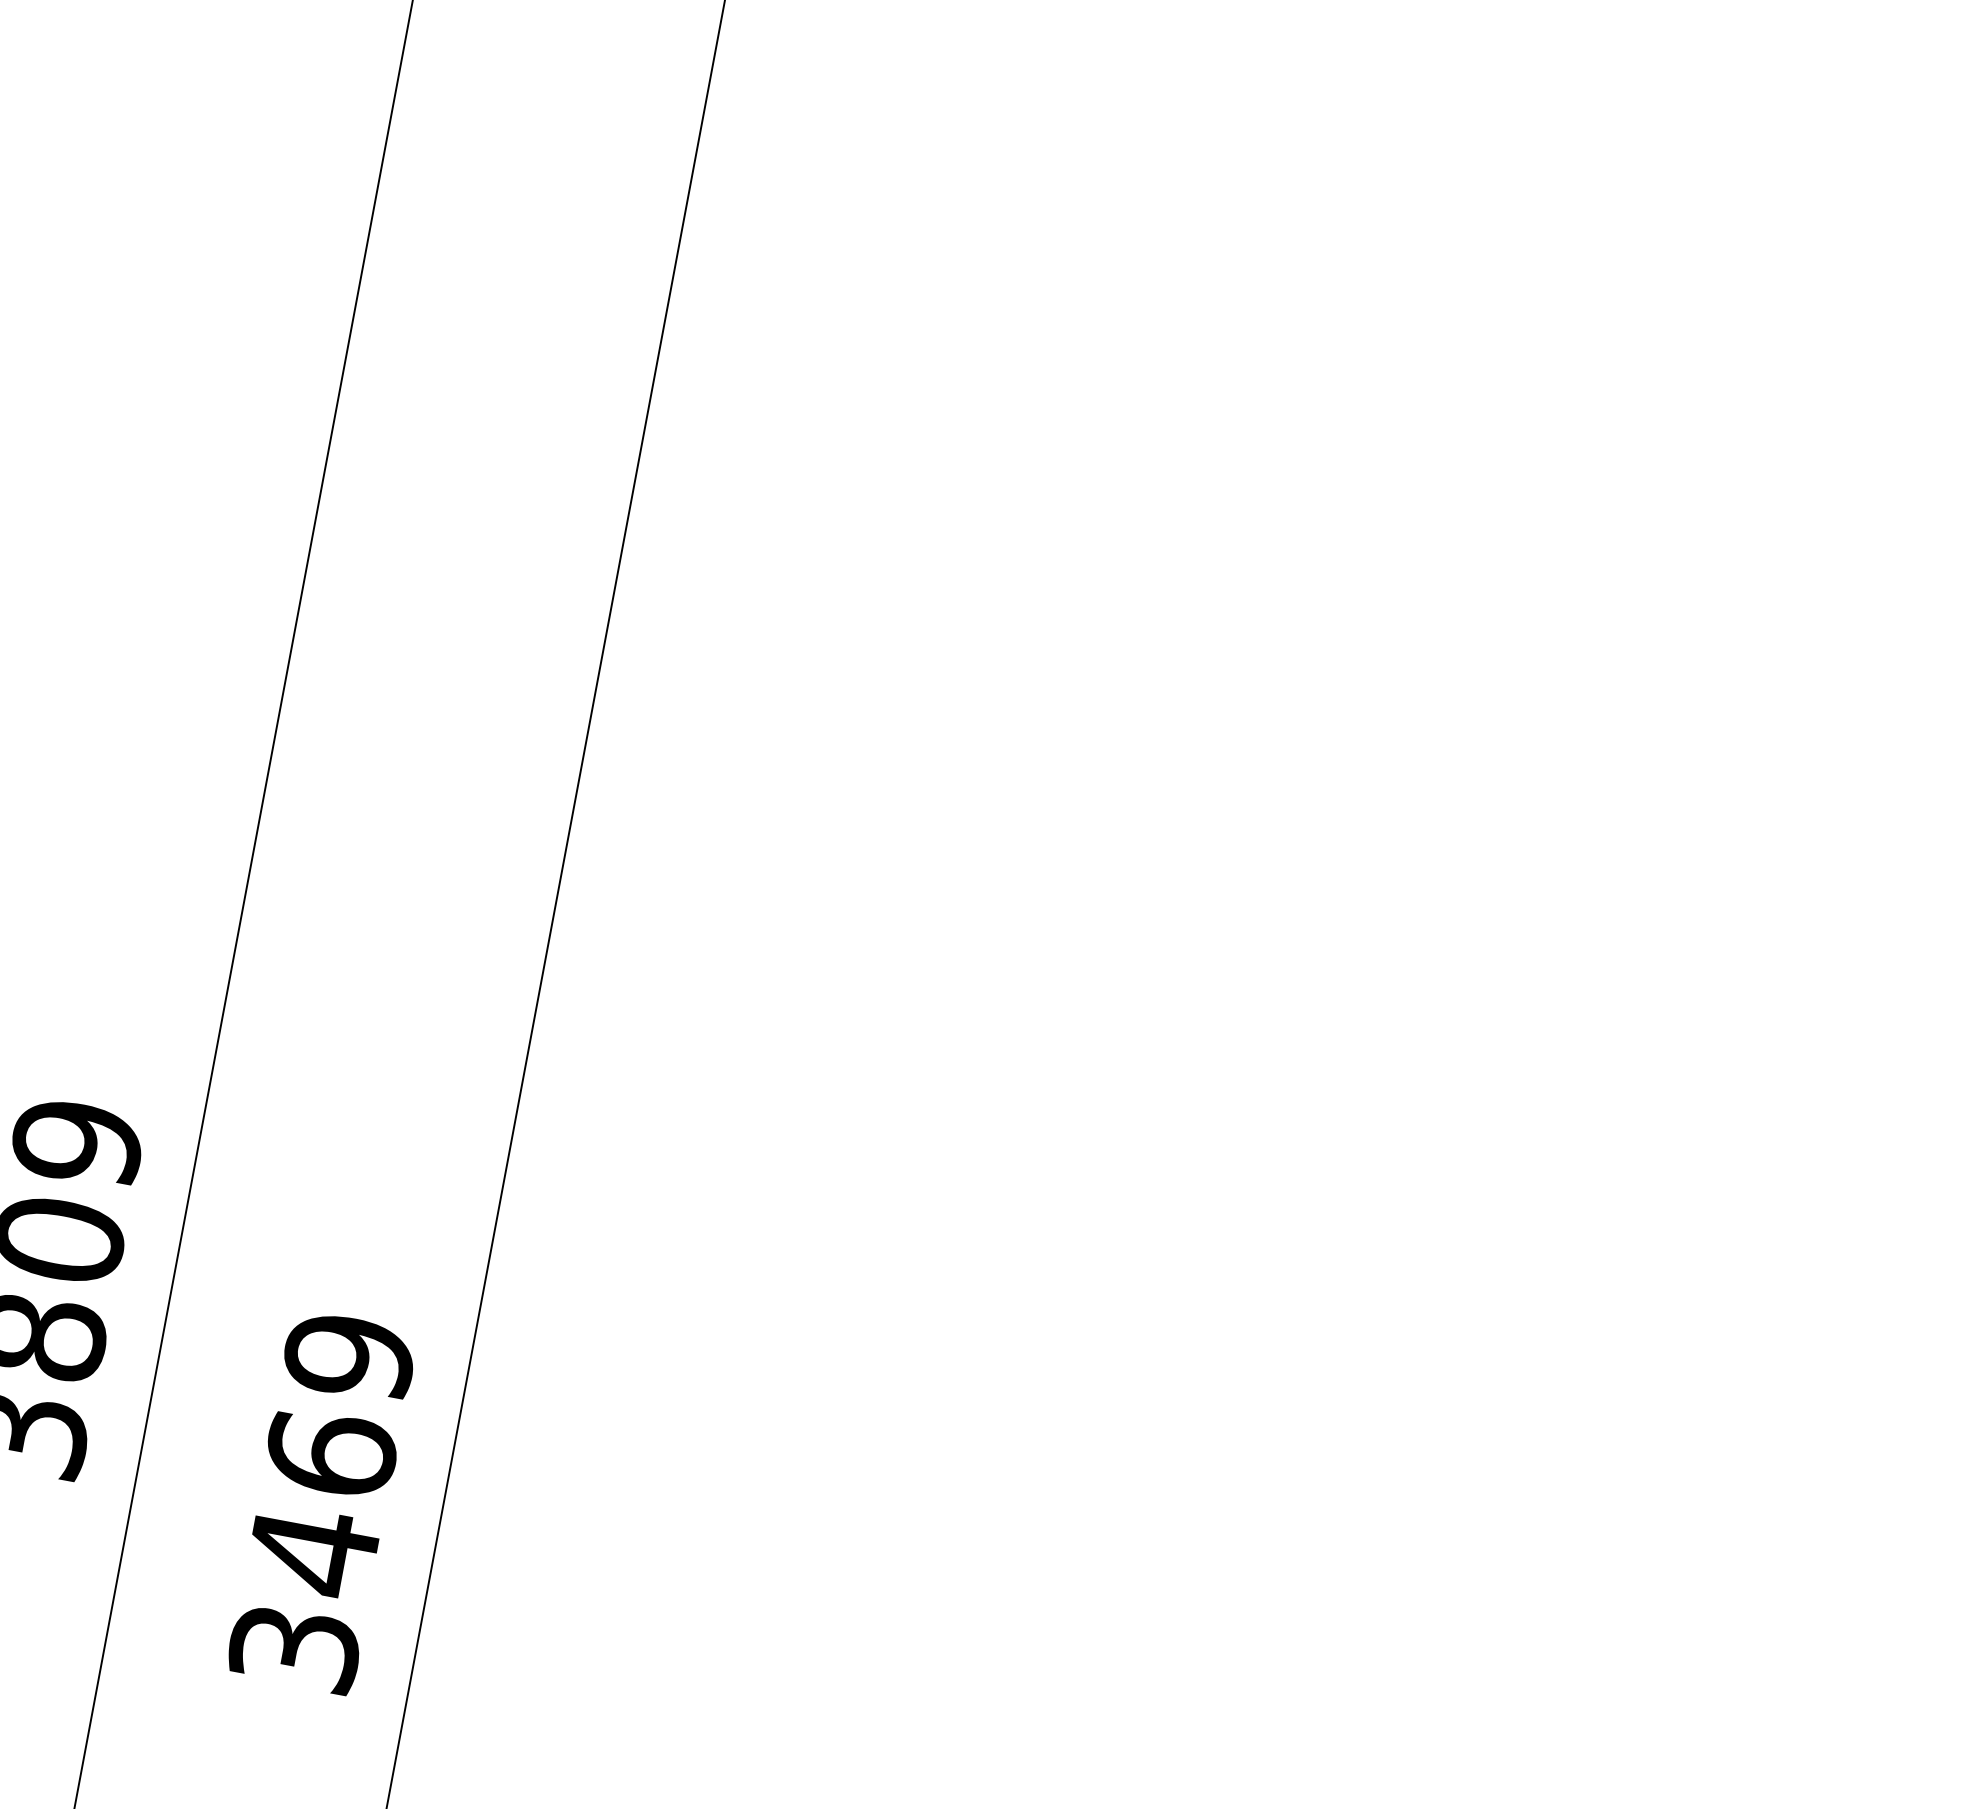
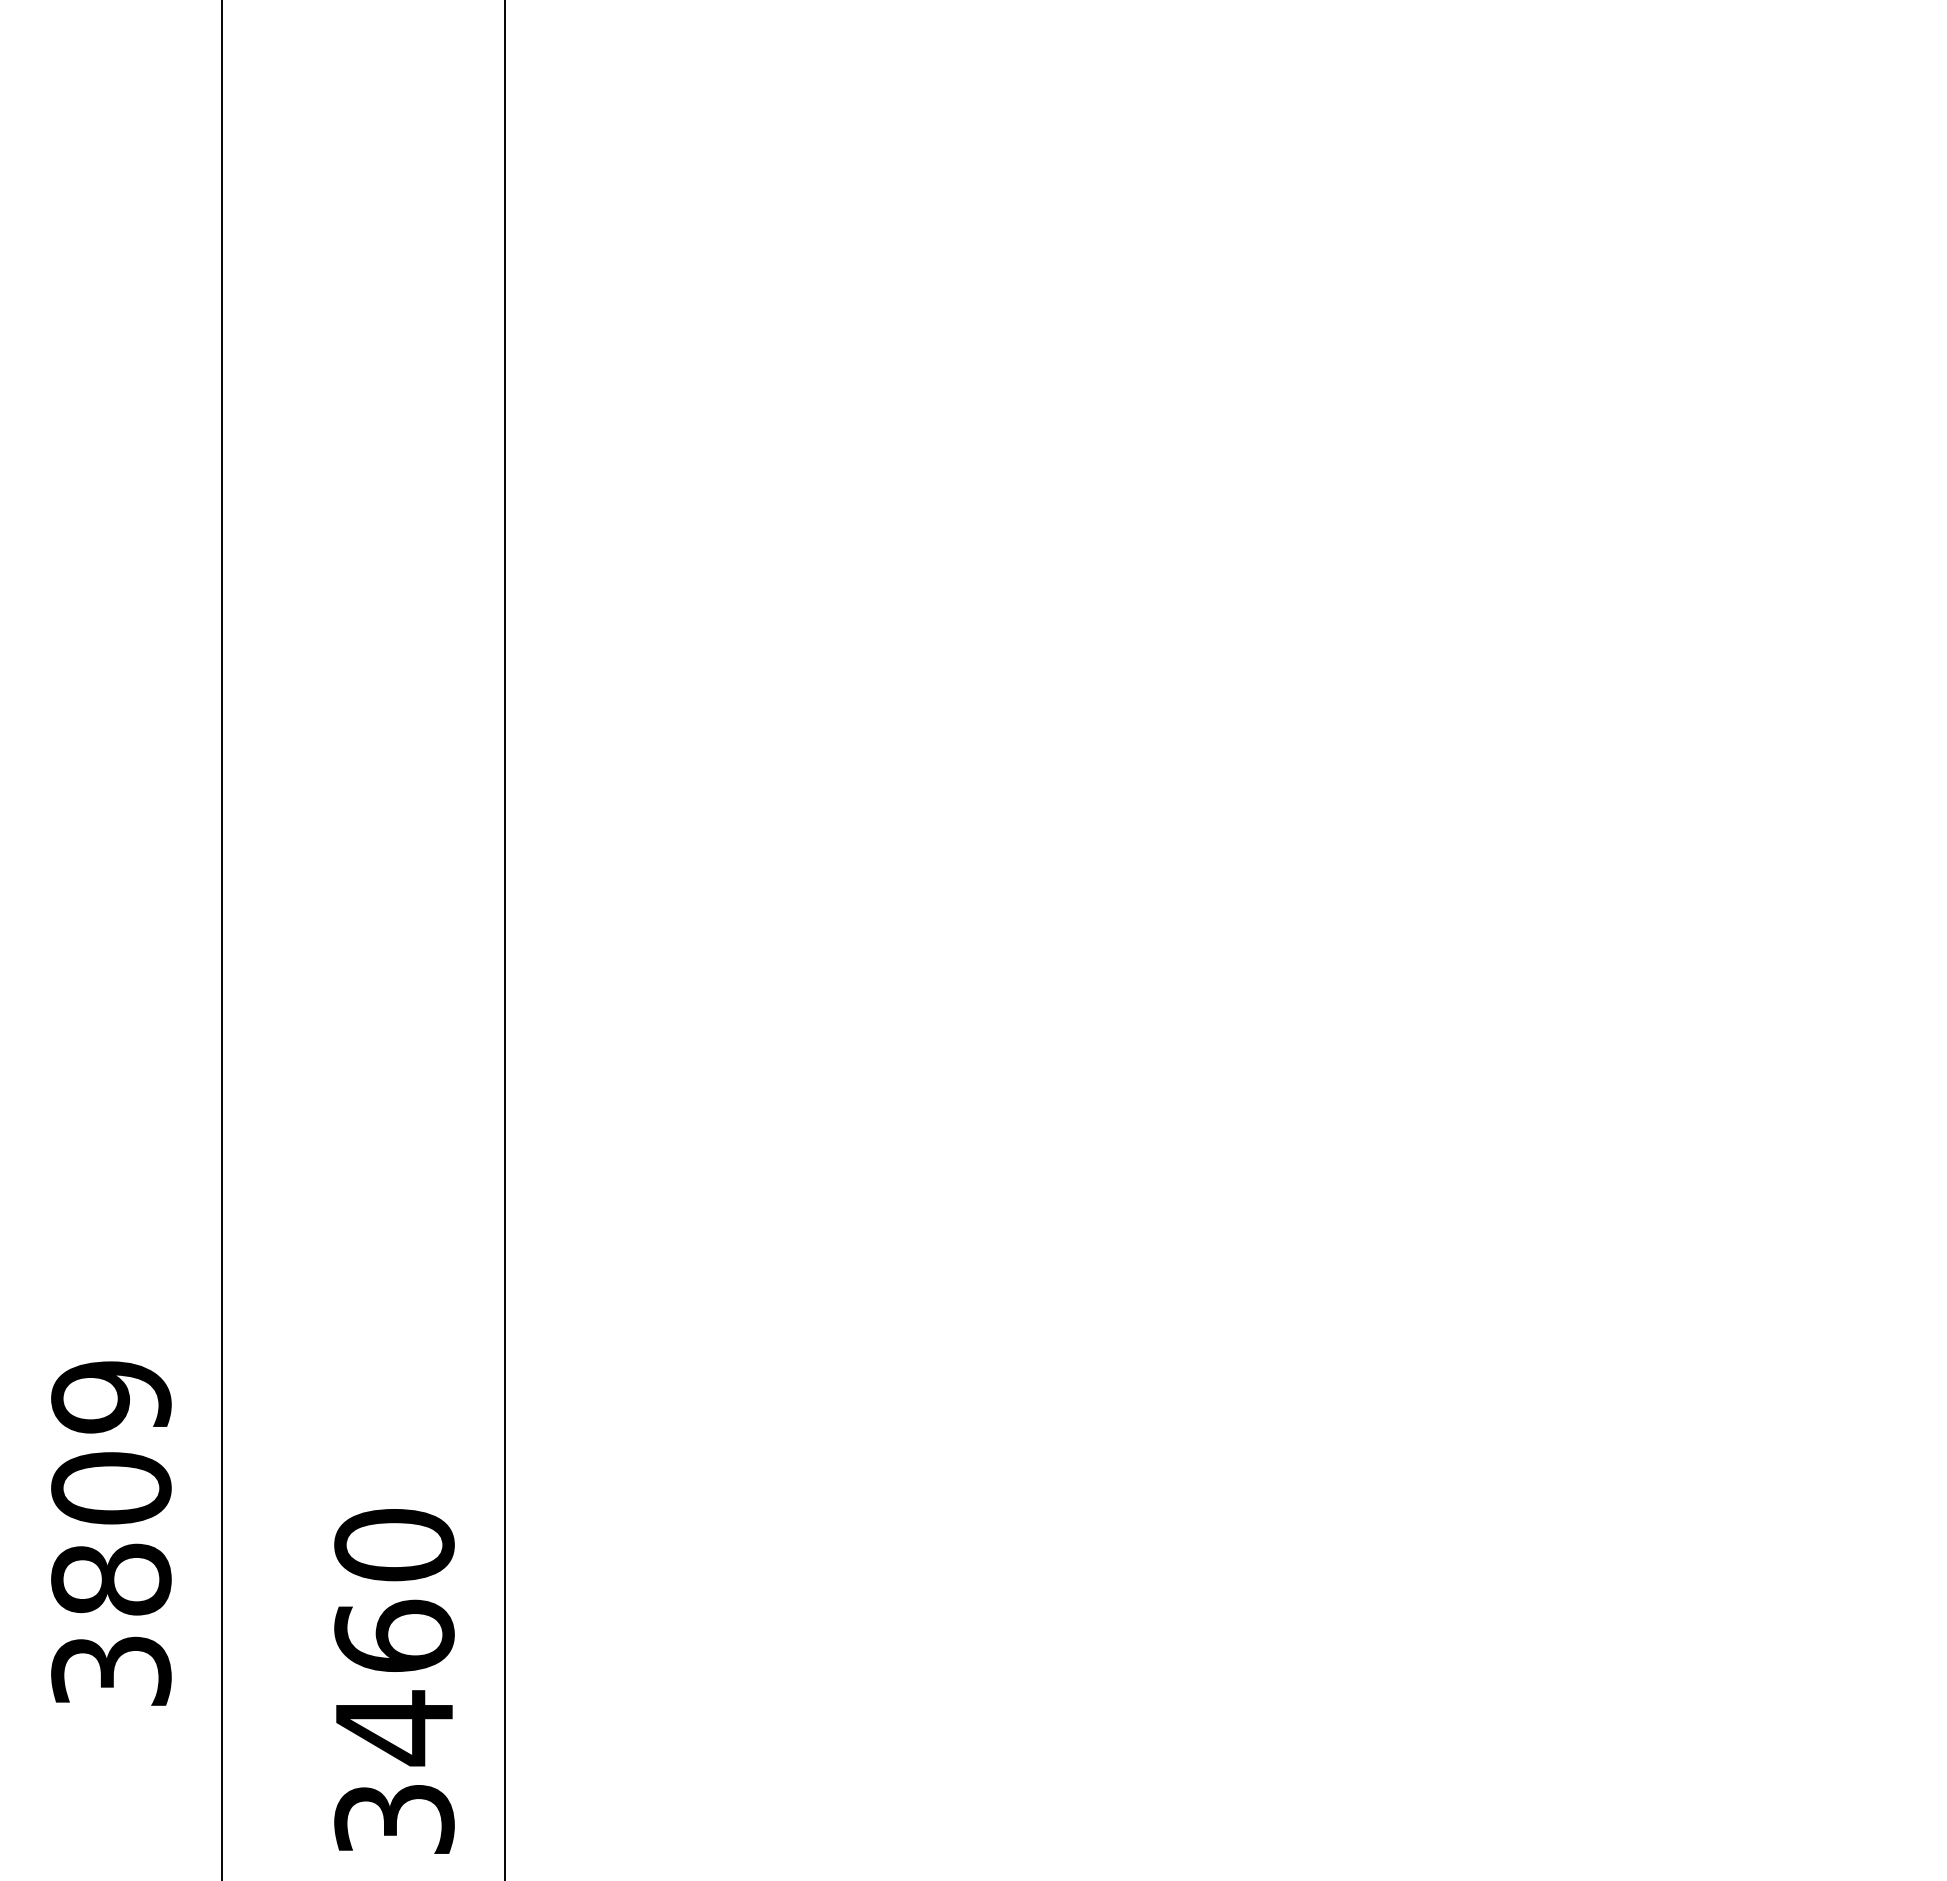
text: (349, 1357) -> (394, 1545), 3469 -> 3460

